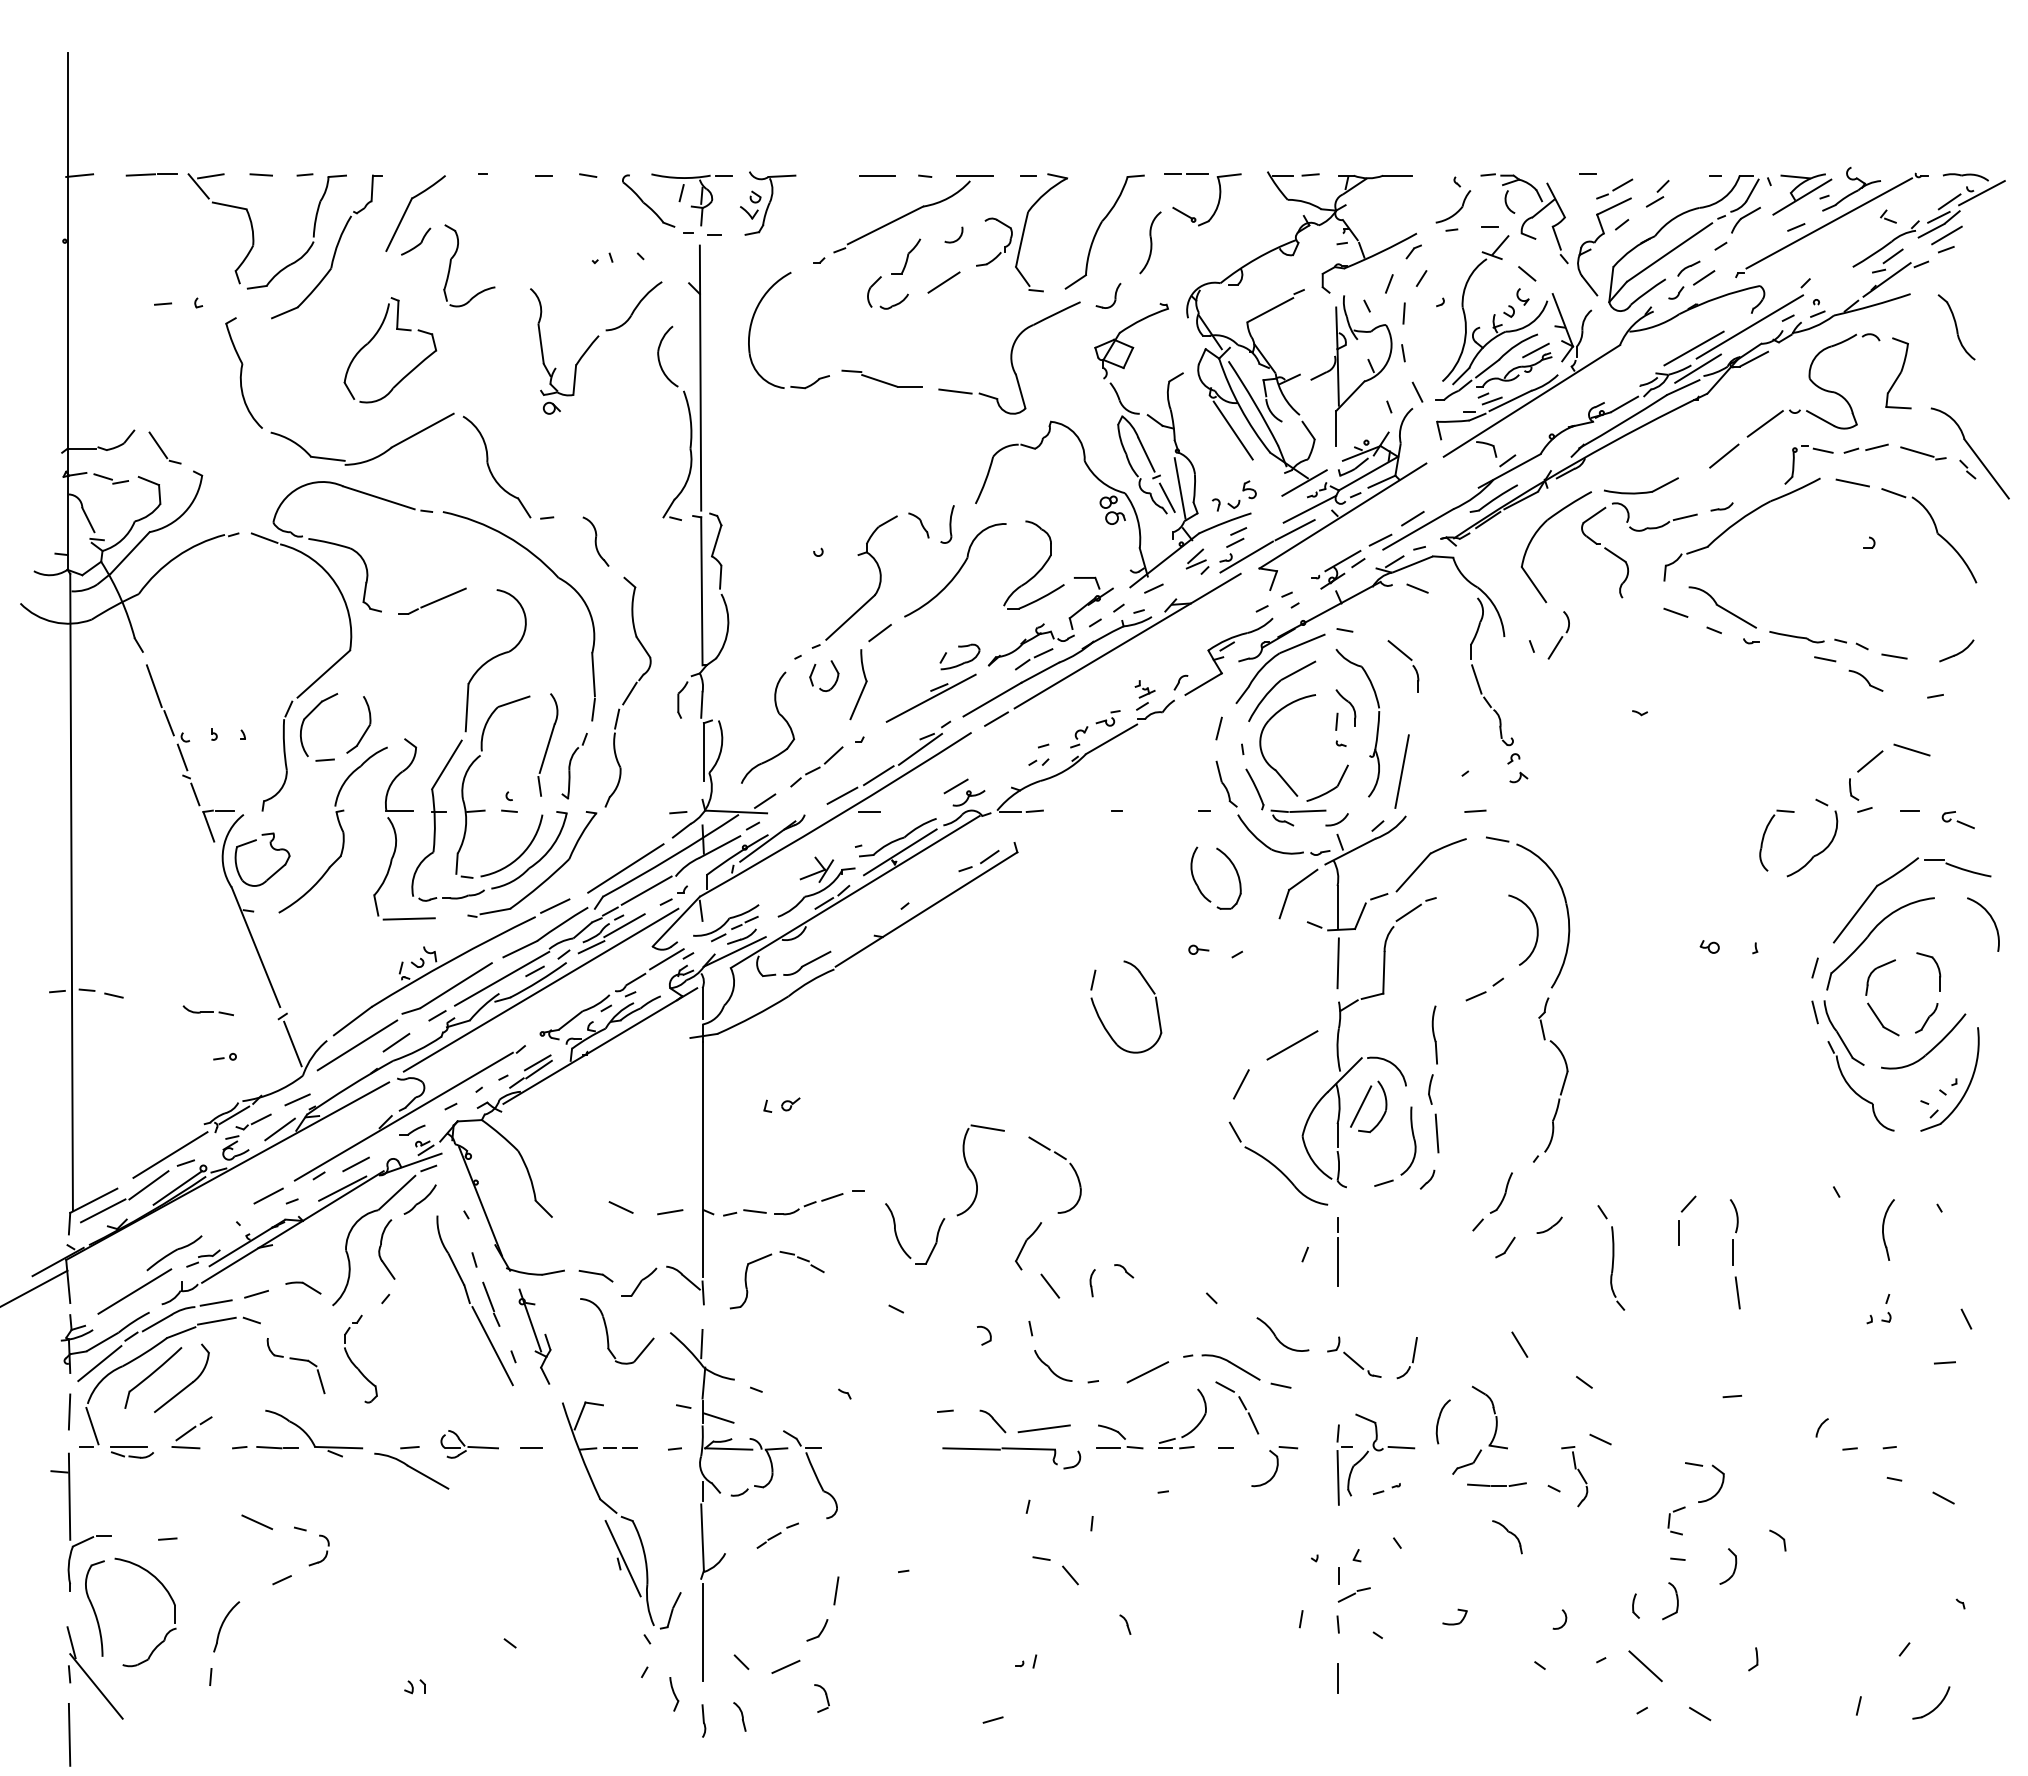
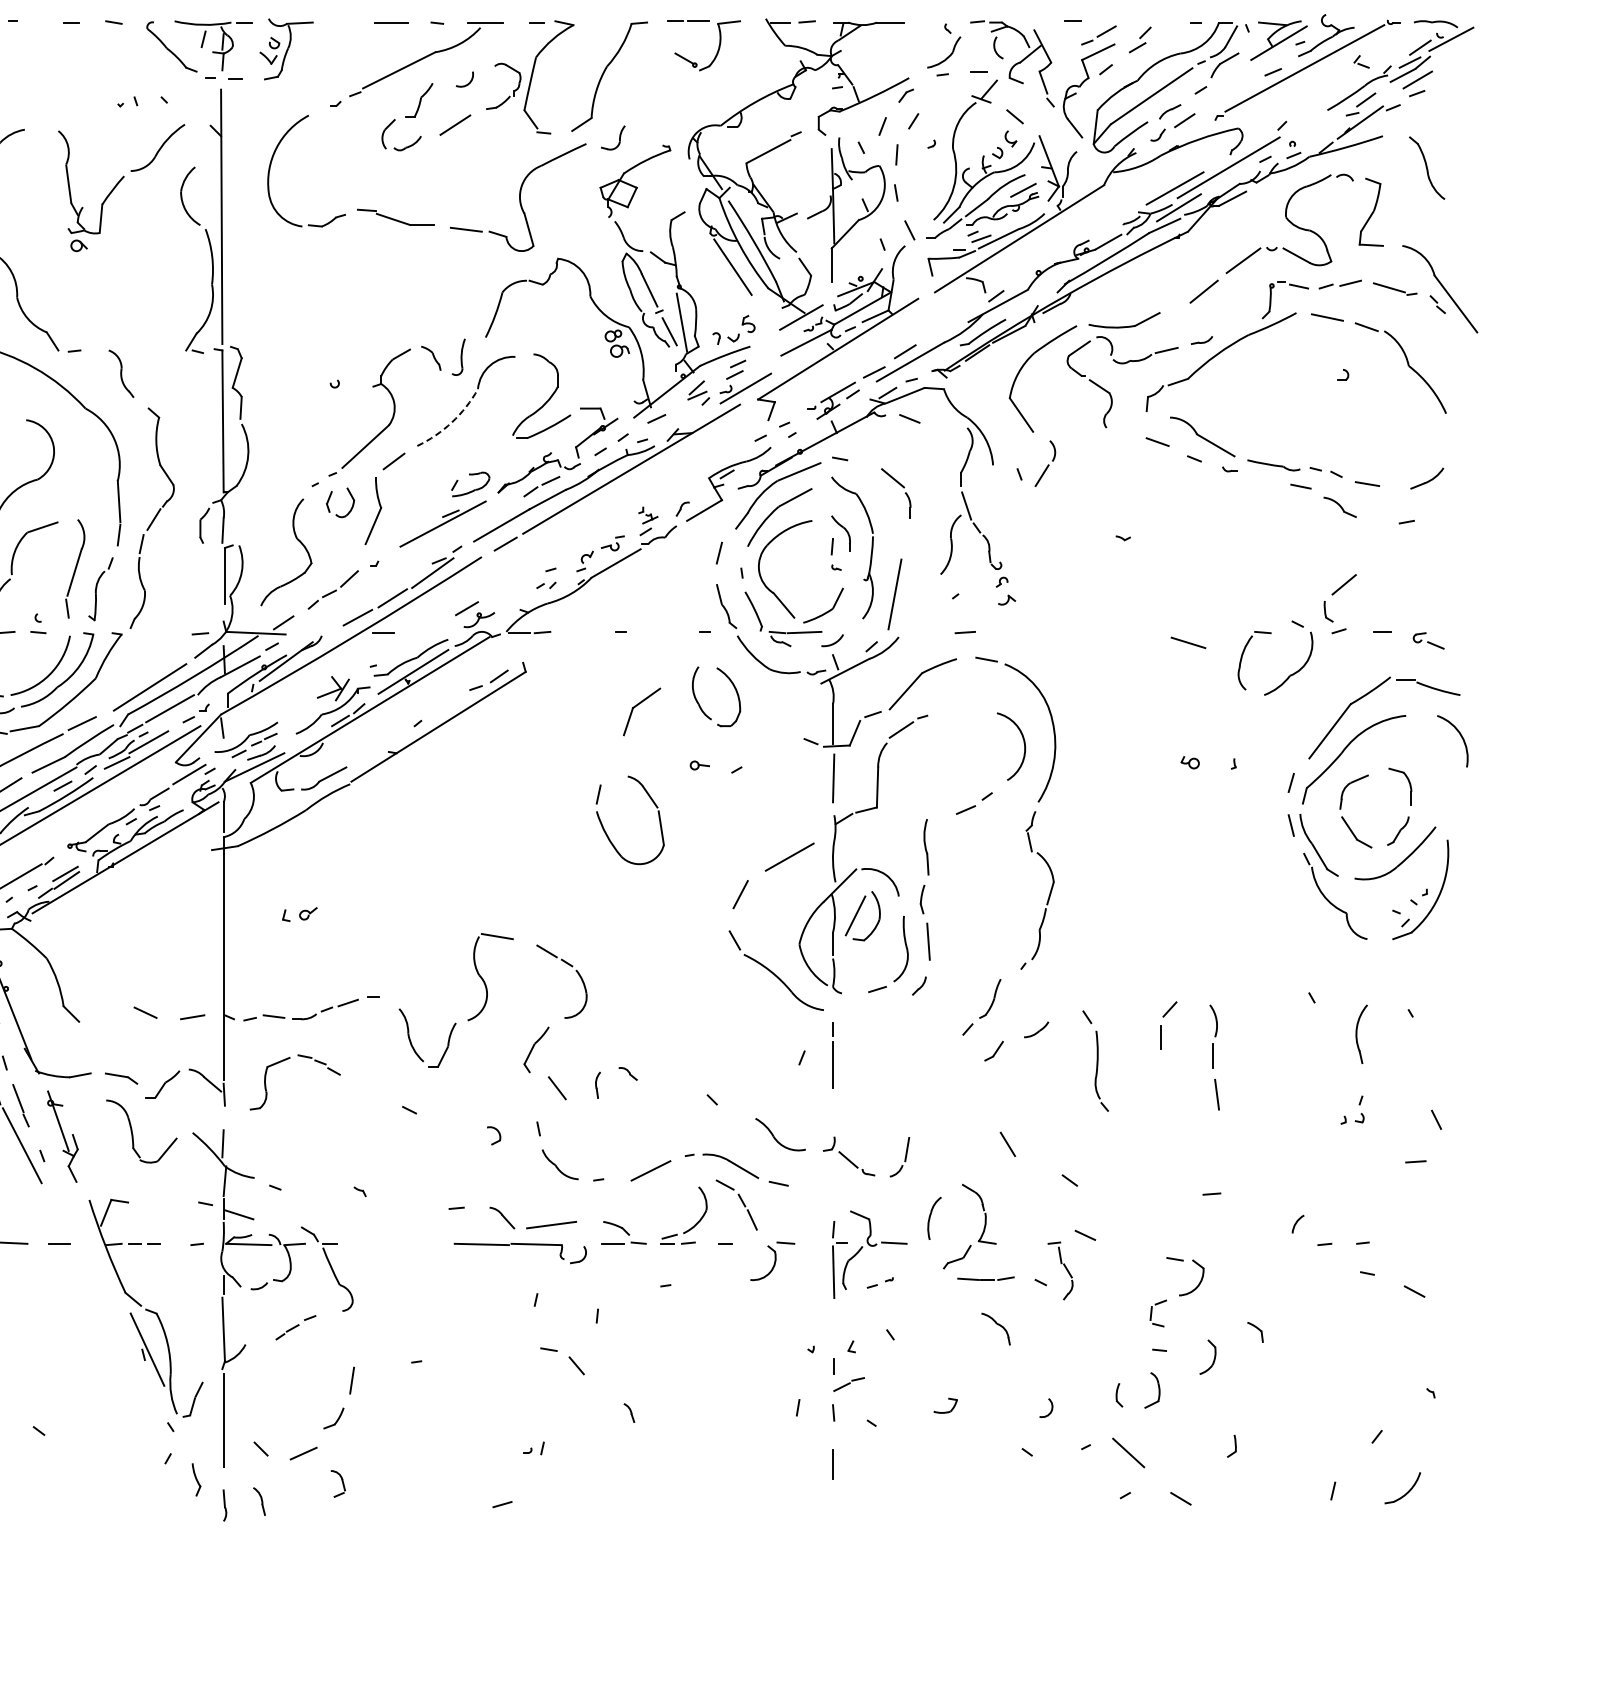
part: (1150, 242) -> (950, 544), moved
line: (1294, 530) -> (791, 363), removed
arc: (940, 592) -> (452, 422), solid -> dashed
line: (1911, 749) -> (1188, 642), moved
part: (1293, 888) -> (637, 706), moved

